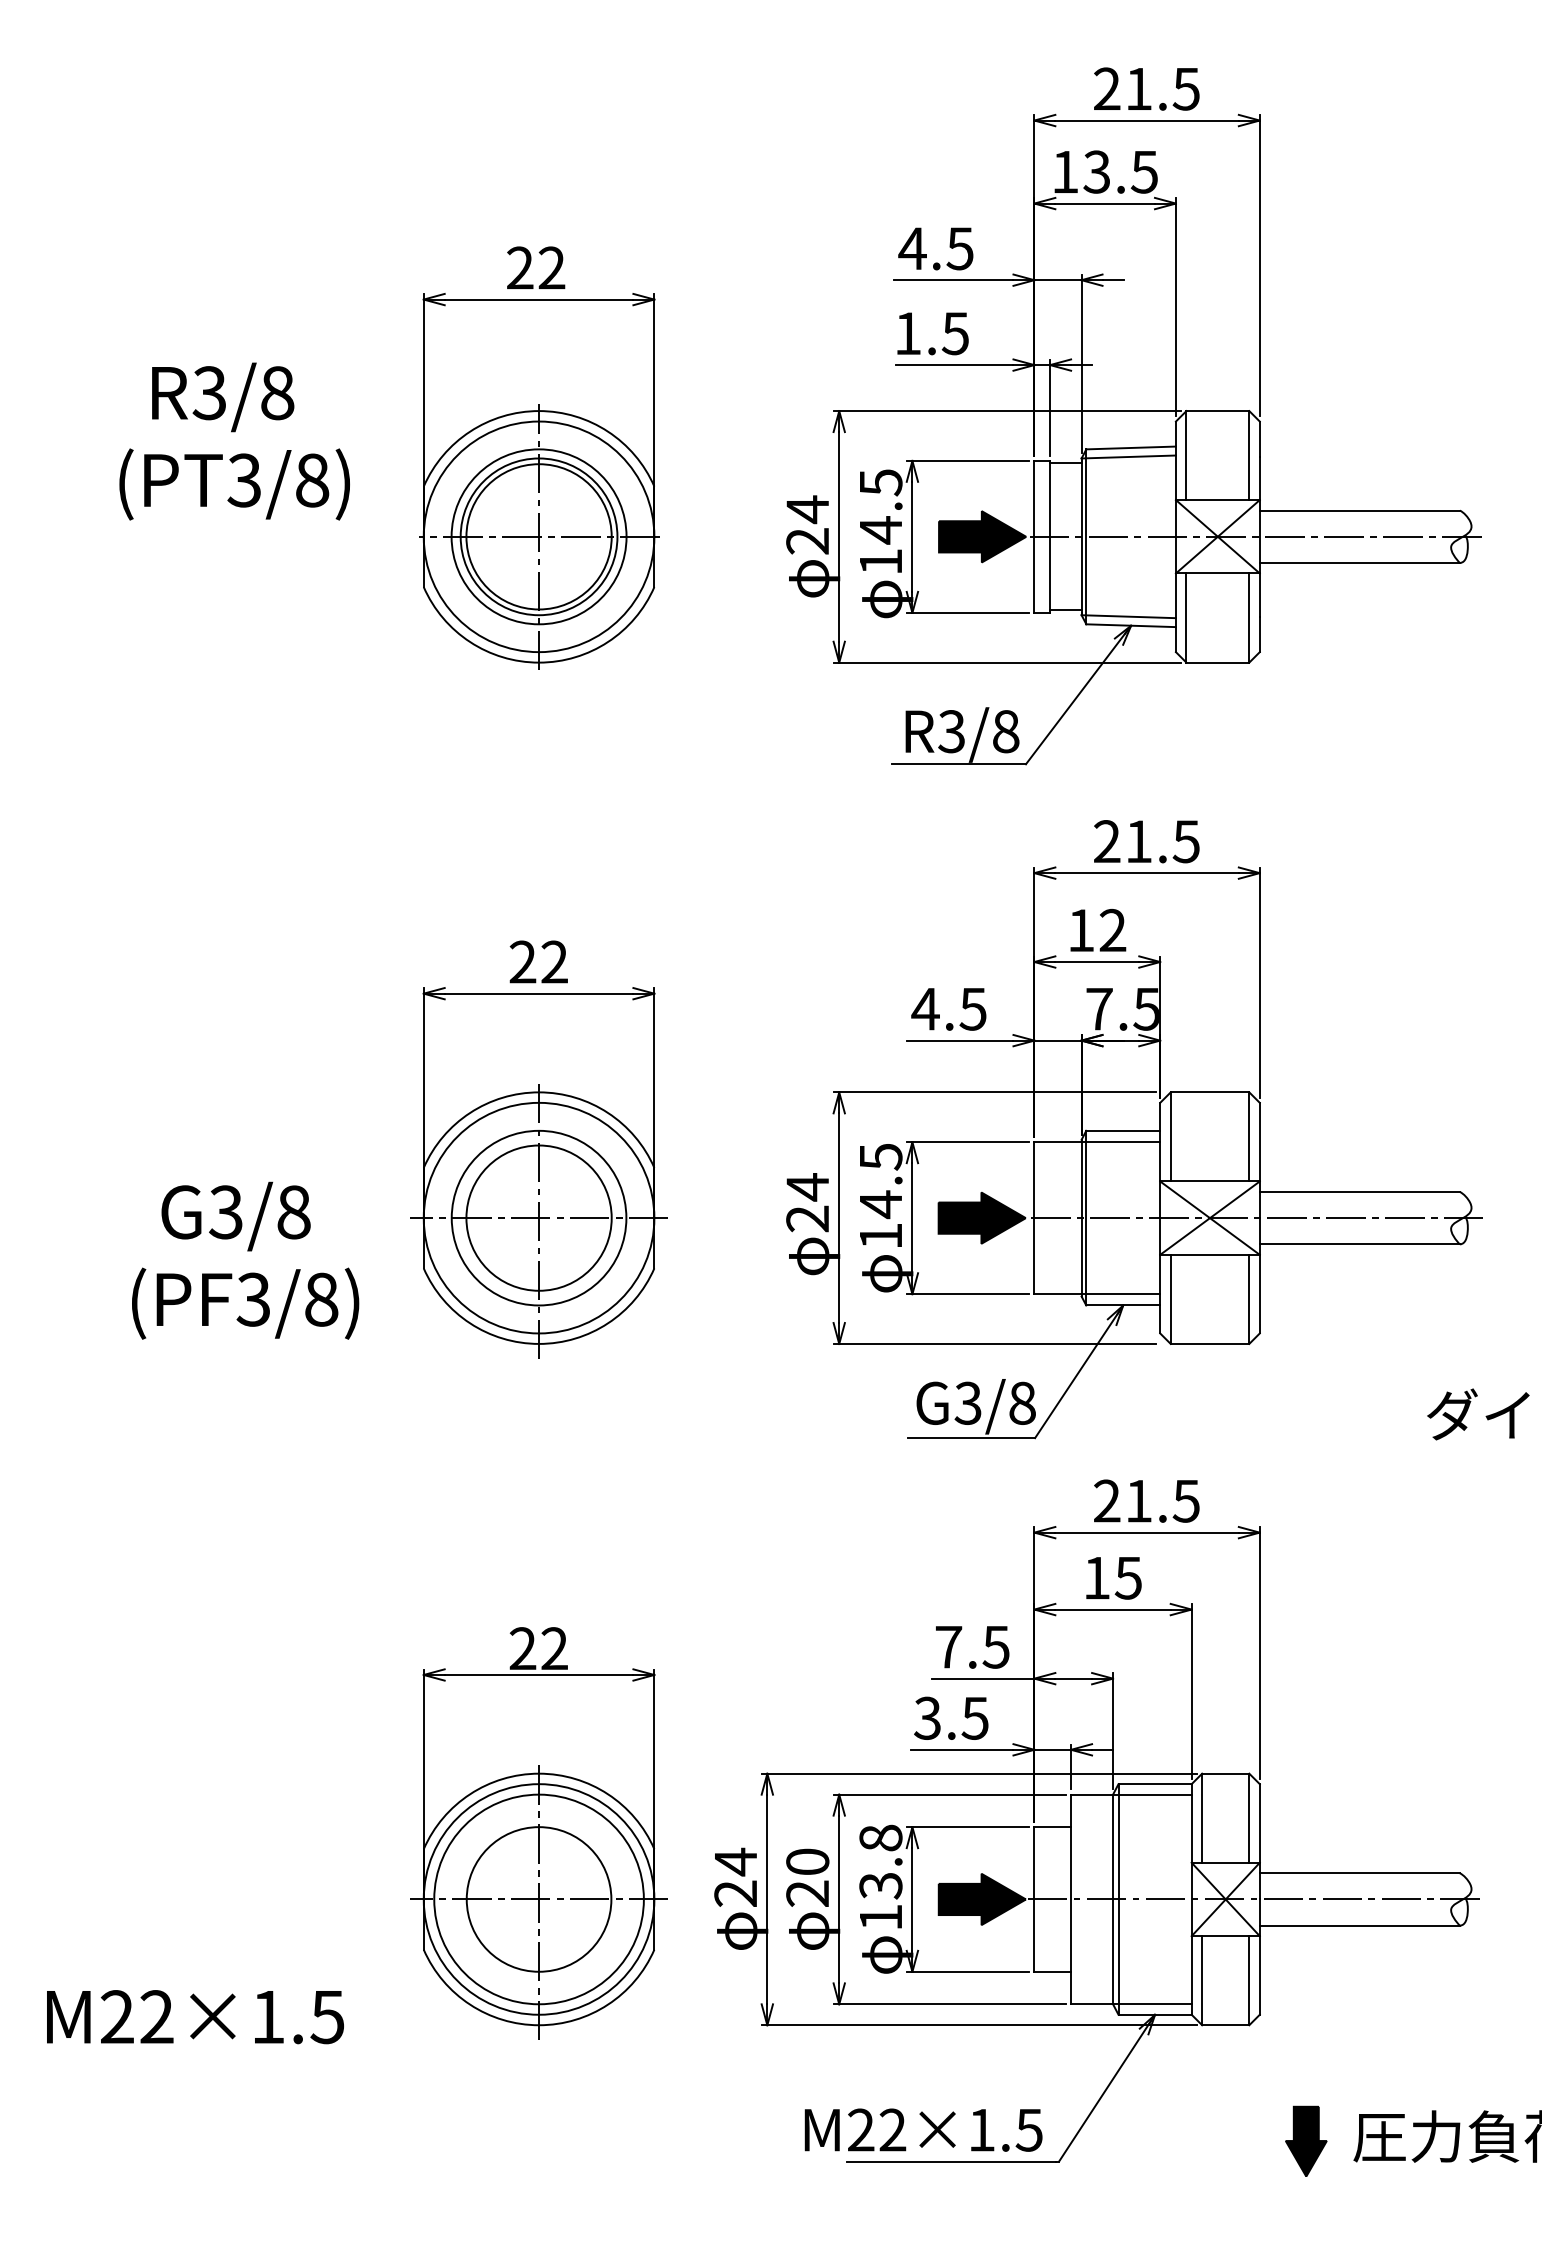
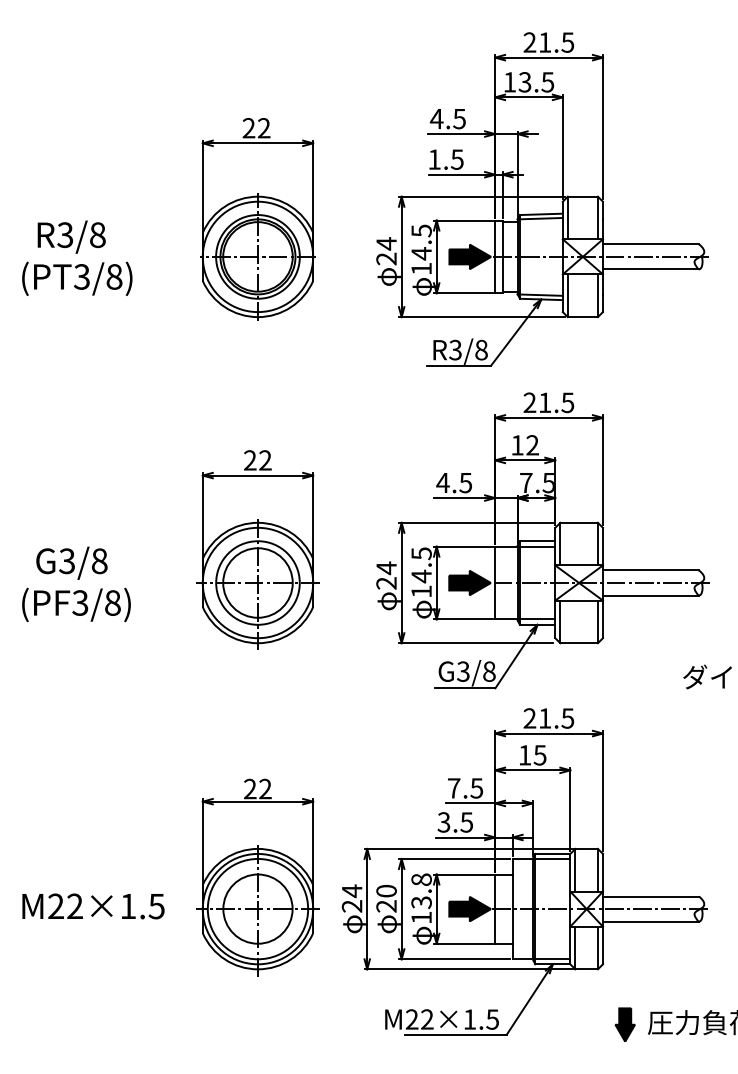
text: (235, 439) -> (77, 257), moved
text: (245, 1260) -> (76, 584), moved
text: (195, 2017) -> (93, 906), moved

